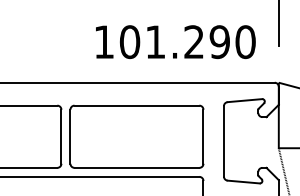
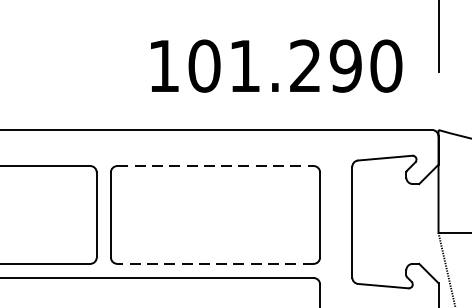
line: (137, 105) -> (216, 165), solid -> dashed
line: (136, 167) -> (214, 263), solid -> dashed

